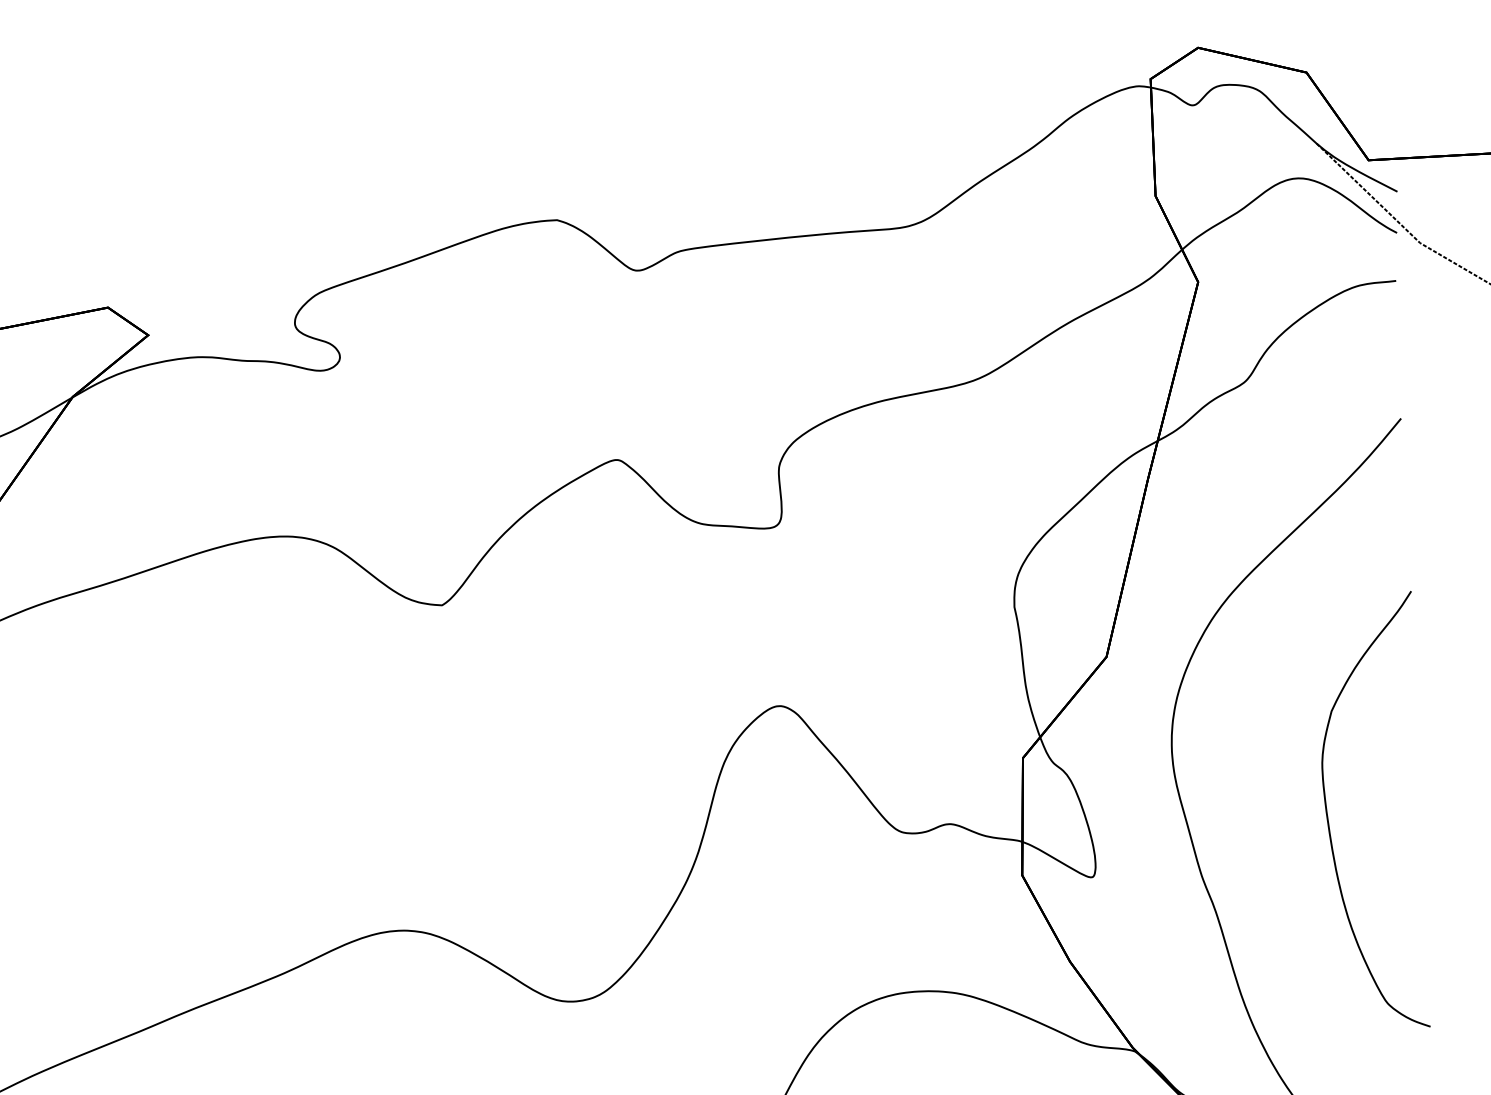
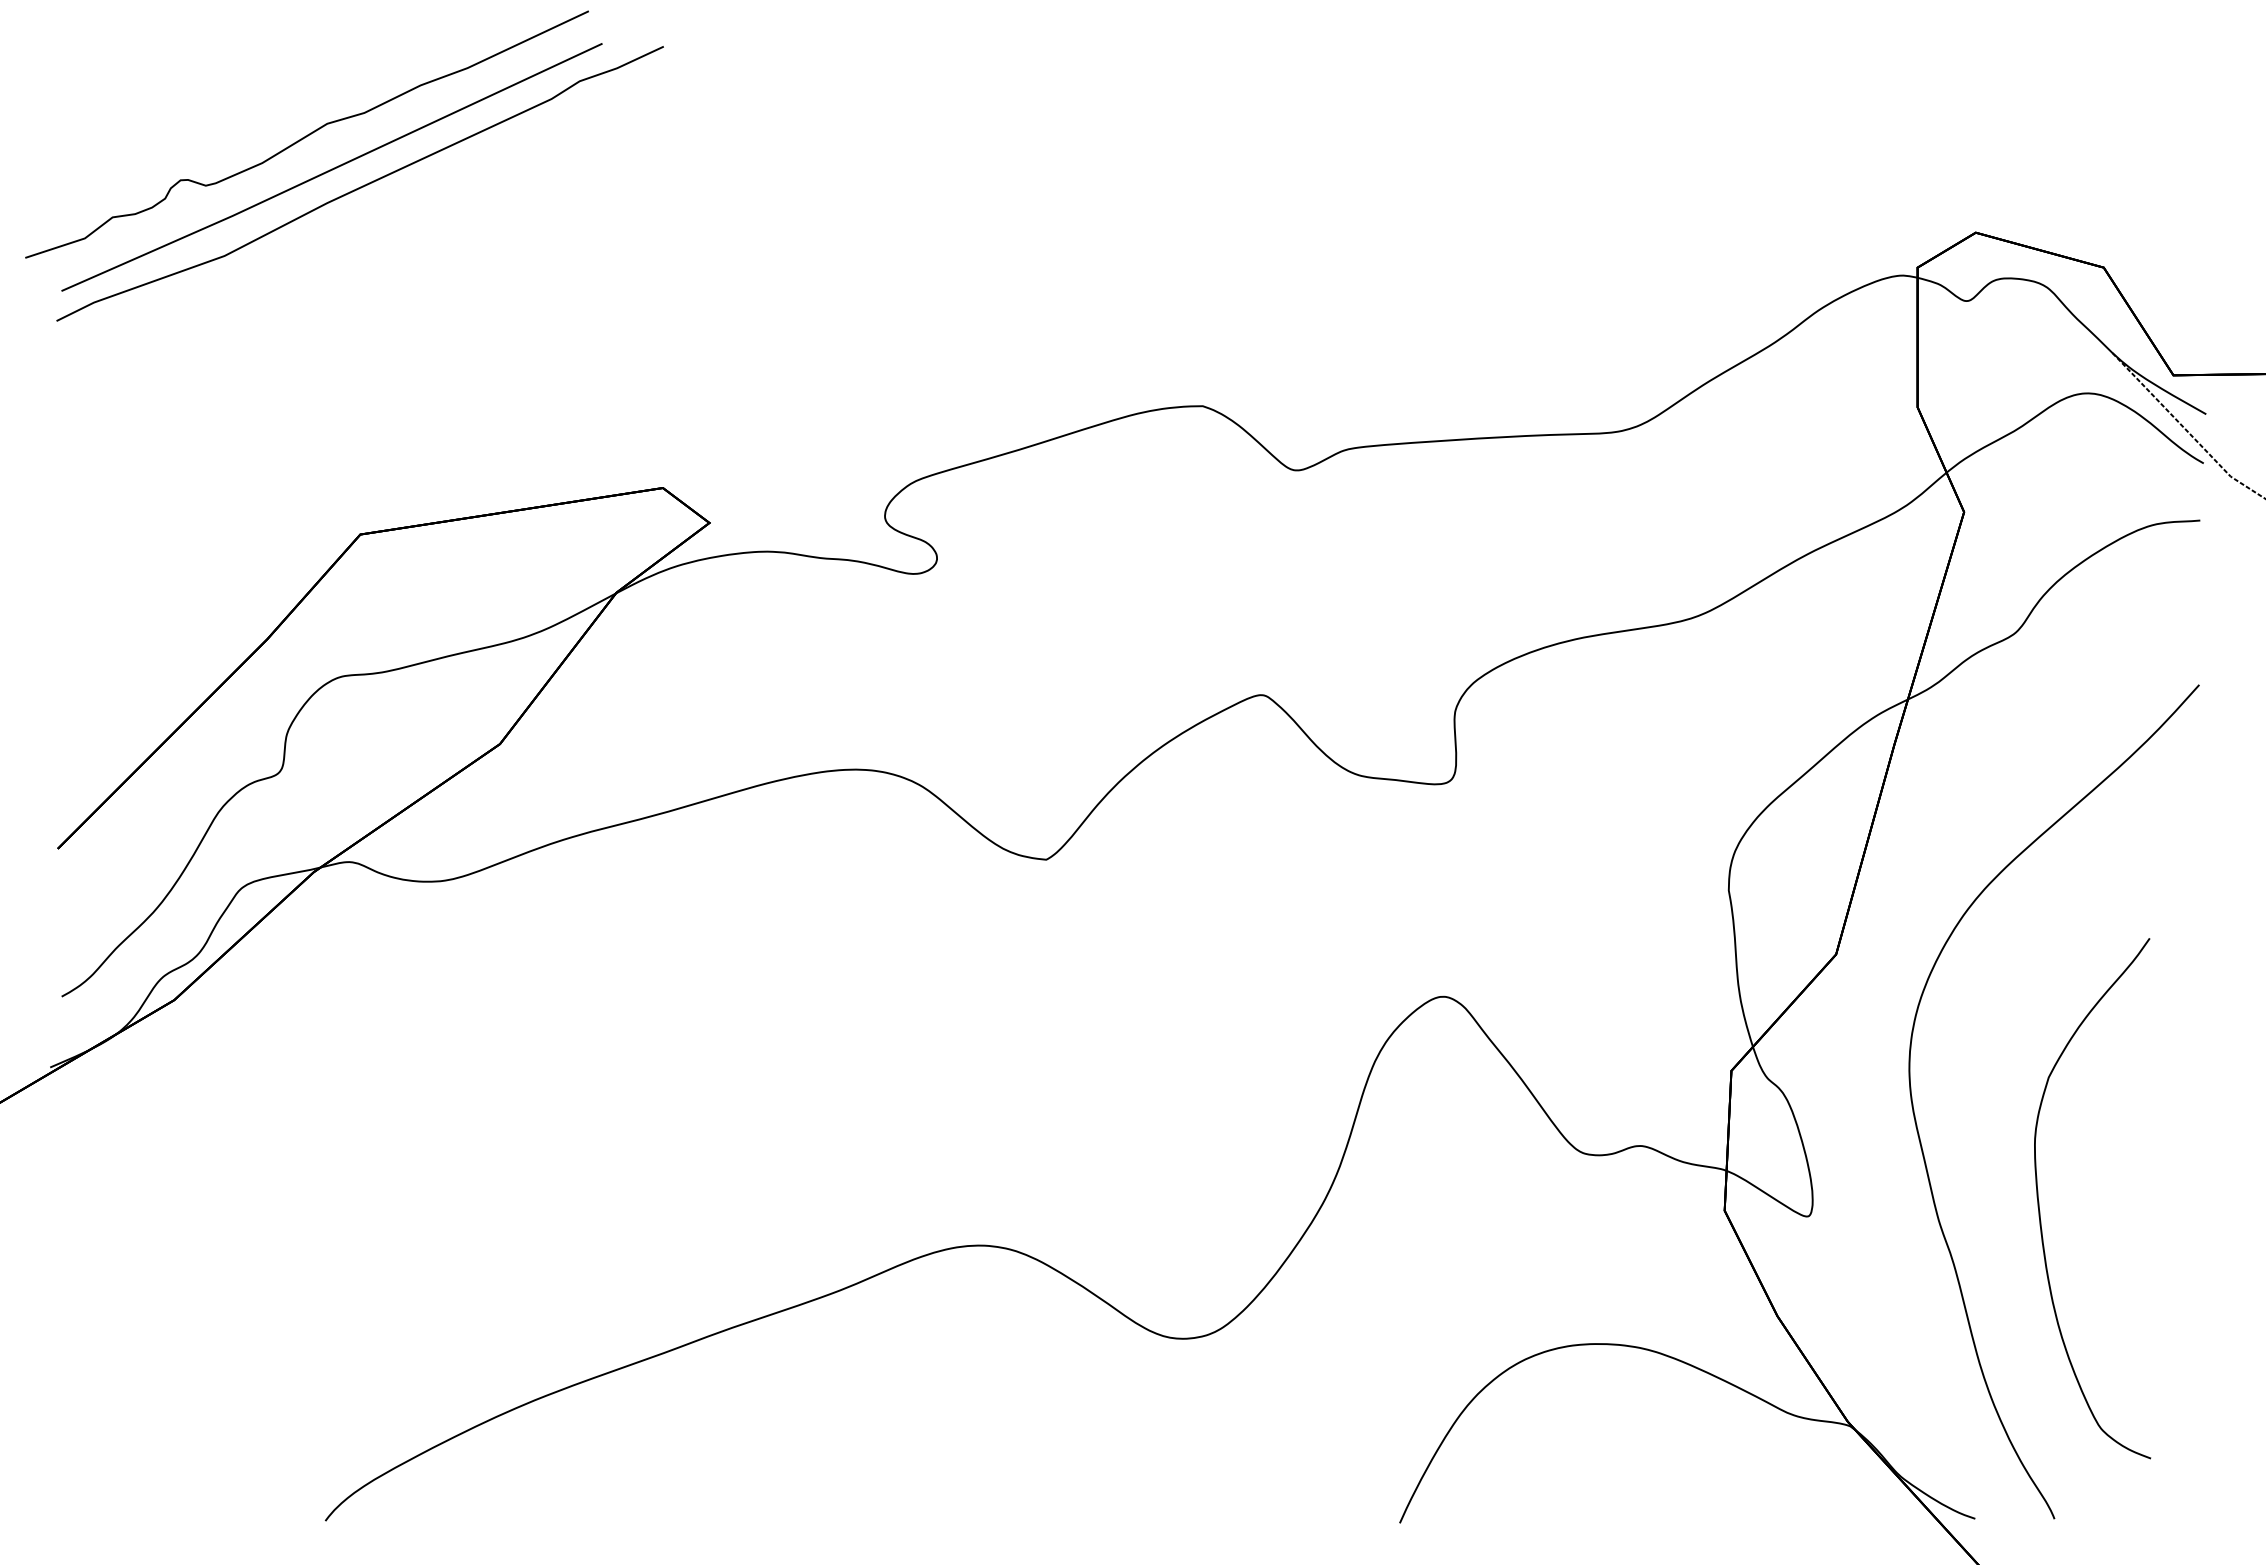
part: (1328, 815) -> (2039, 1201), moved

